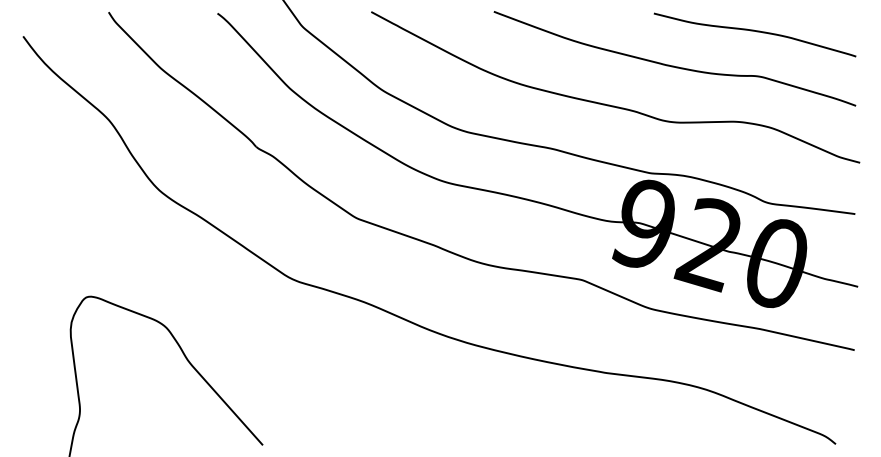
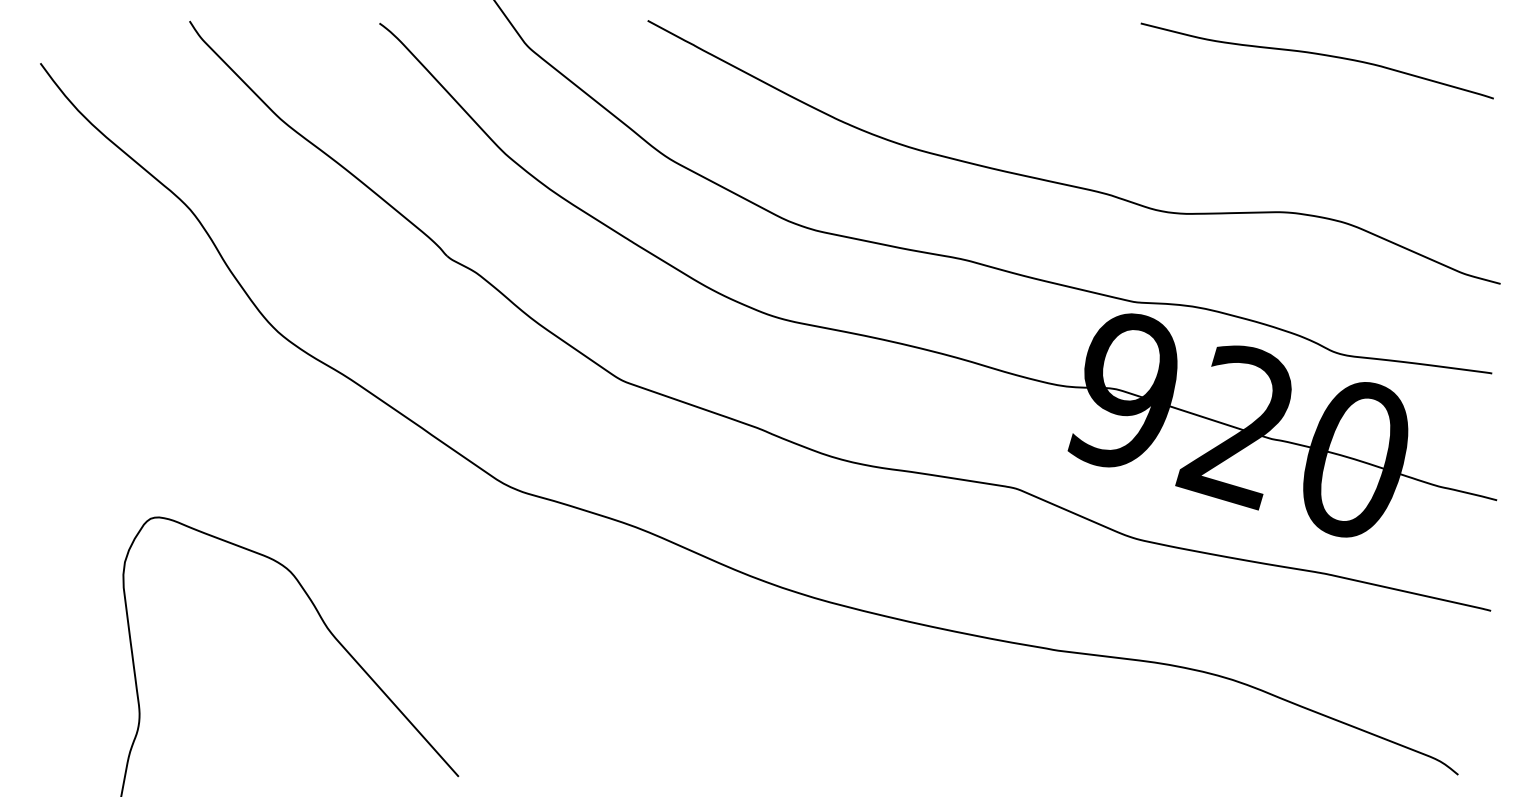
curve: (673, 65) -> (1174, 114), removed

